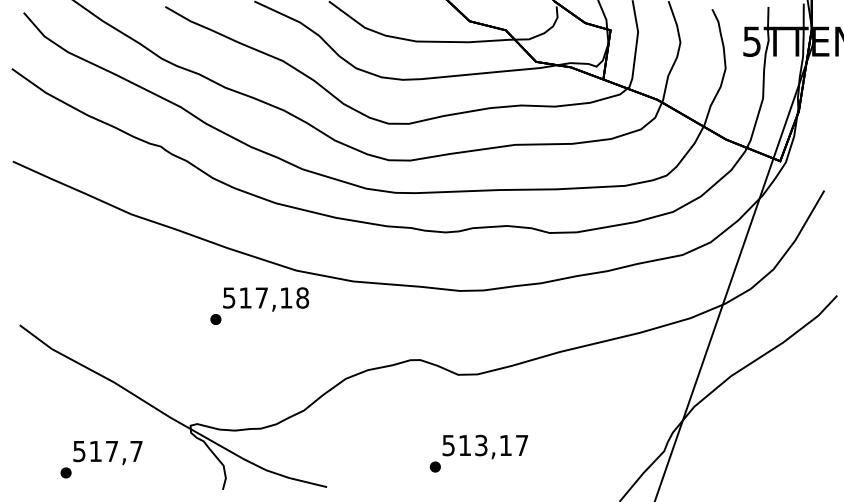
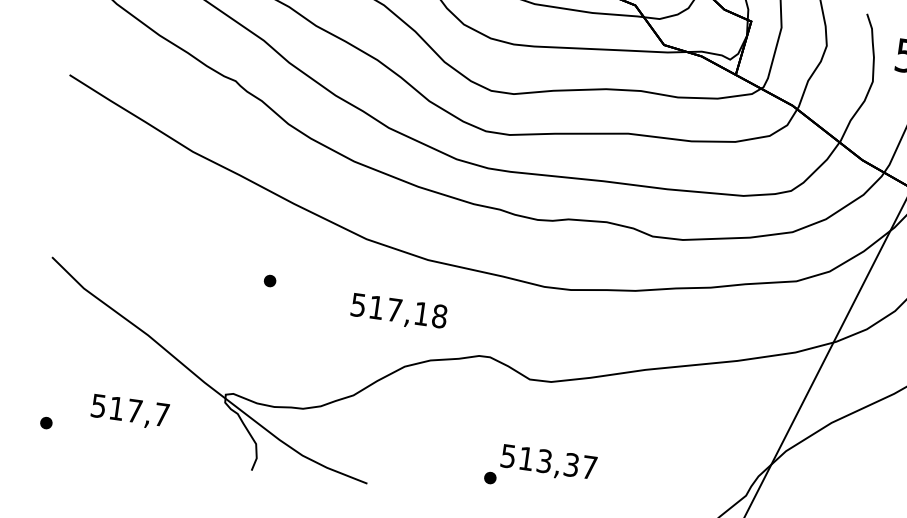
text: (266, 299) -> (399, 312), moved
text: (505, 445) -> (571, 464), 513,17 -> 513,37
part: (65, 472) -> (45, 422), moved

